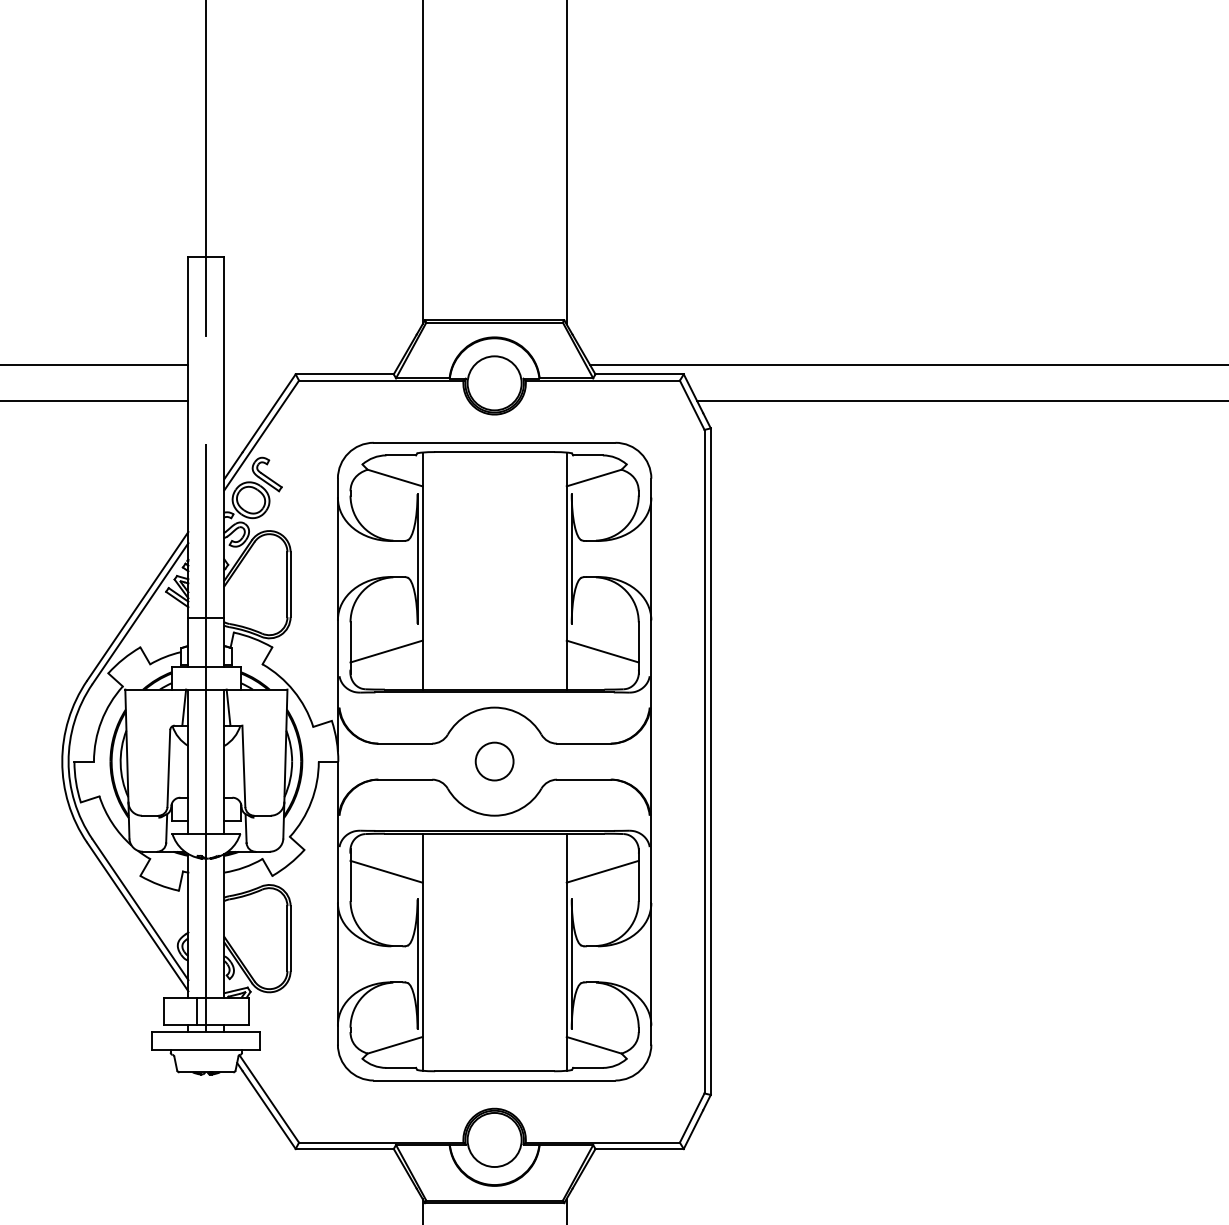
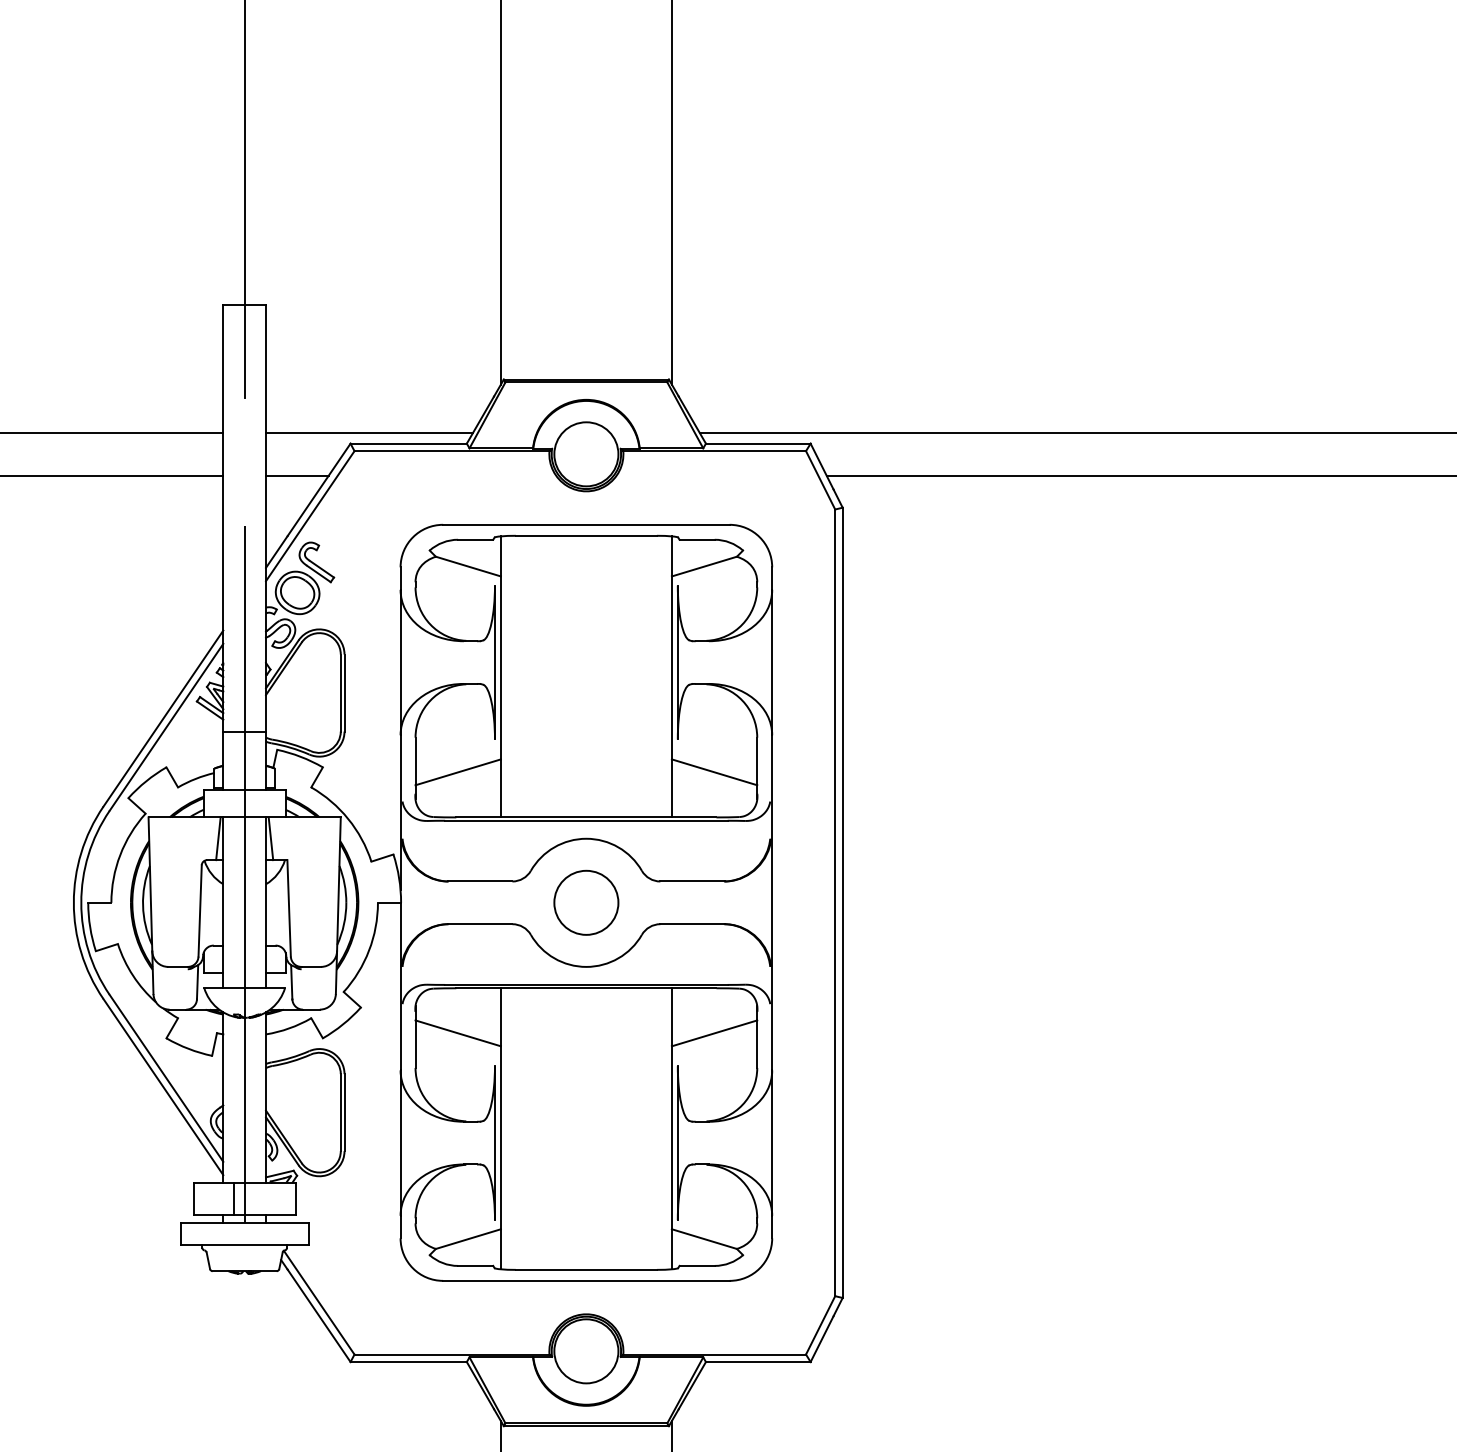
line: (311, 364) -> (369, 432), added
line: (250, 401) -> (297, 475), added
circle: (494, 761) -> (586, 902), size x1.43

